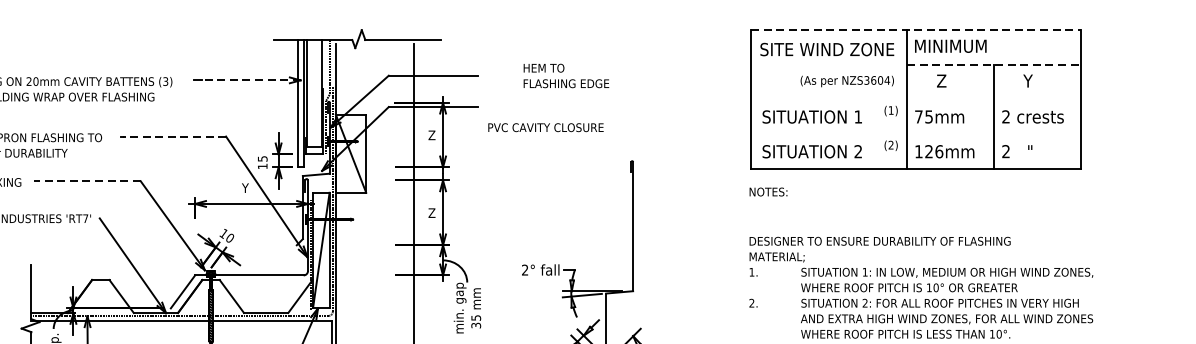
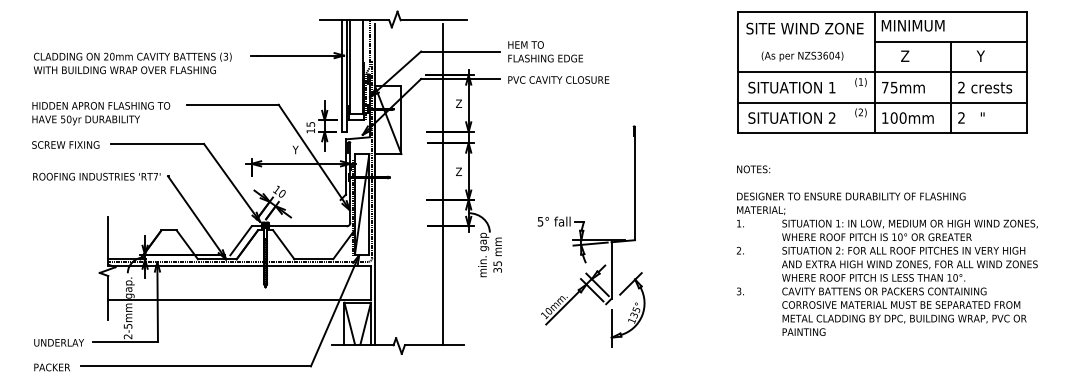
line: (916, 29) -> (883, 11), dashed -> solid
line: (993, 64) -> (950, 41), dashed -> solid
text: (566, 75) -> (545, 51), moved
line: (250, 80) -> (300, 55), dashed -> solid
text: (847, 81) -> (802, 56), moved
line: (915, 99) -> (882, 72), added
text: (545, 127) -> (558, 79), moved
line: (915, 133) -> (882, 102), added
line: (174, 136) -> (233, 104), dashed -> solid
text: (934, 151) -> (898, 117), 126mm -> 100mm
line: (87, 180) -> (157, 143), dashed -> solid
text: (768, 192) -> (753, 169), moved
text: (525, 269) -> (540, 221), 2° -> 5°

